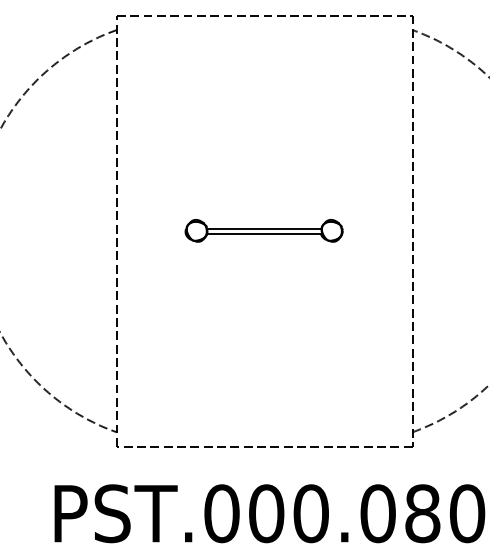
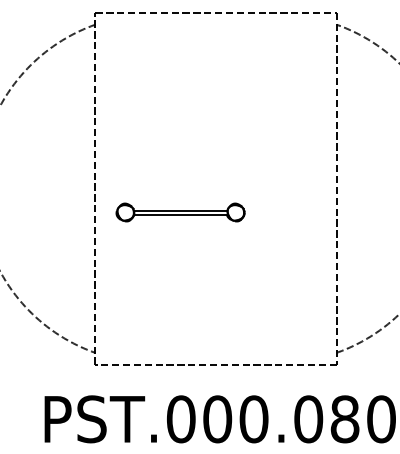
part: (263, 230) -> (180, 212), moved

